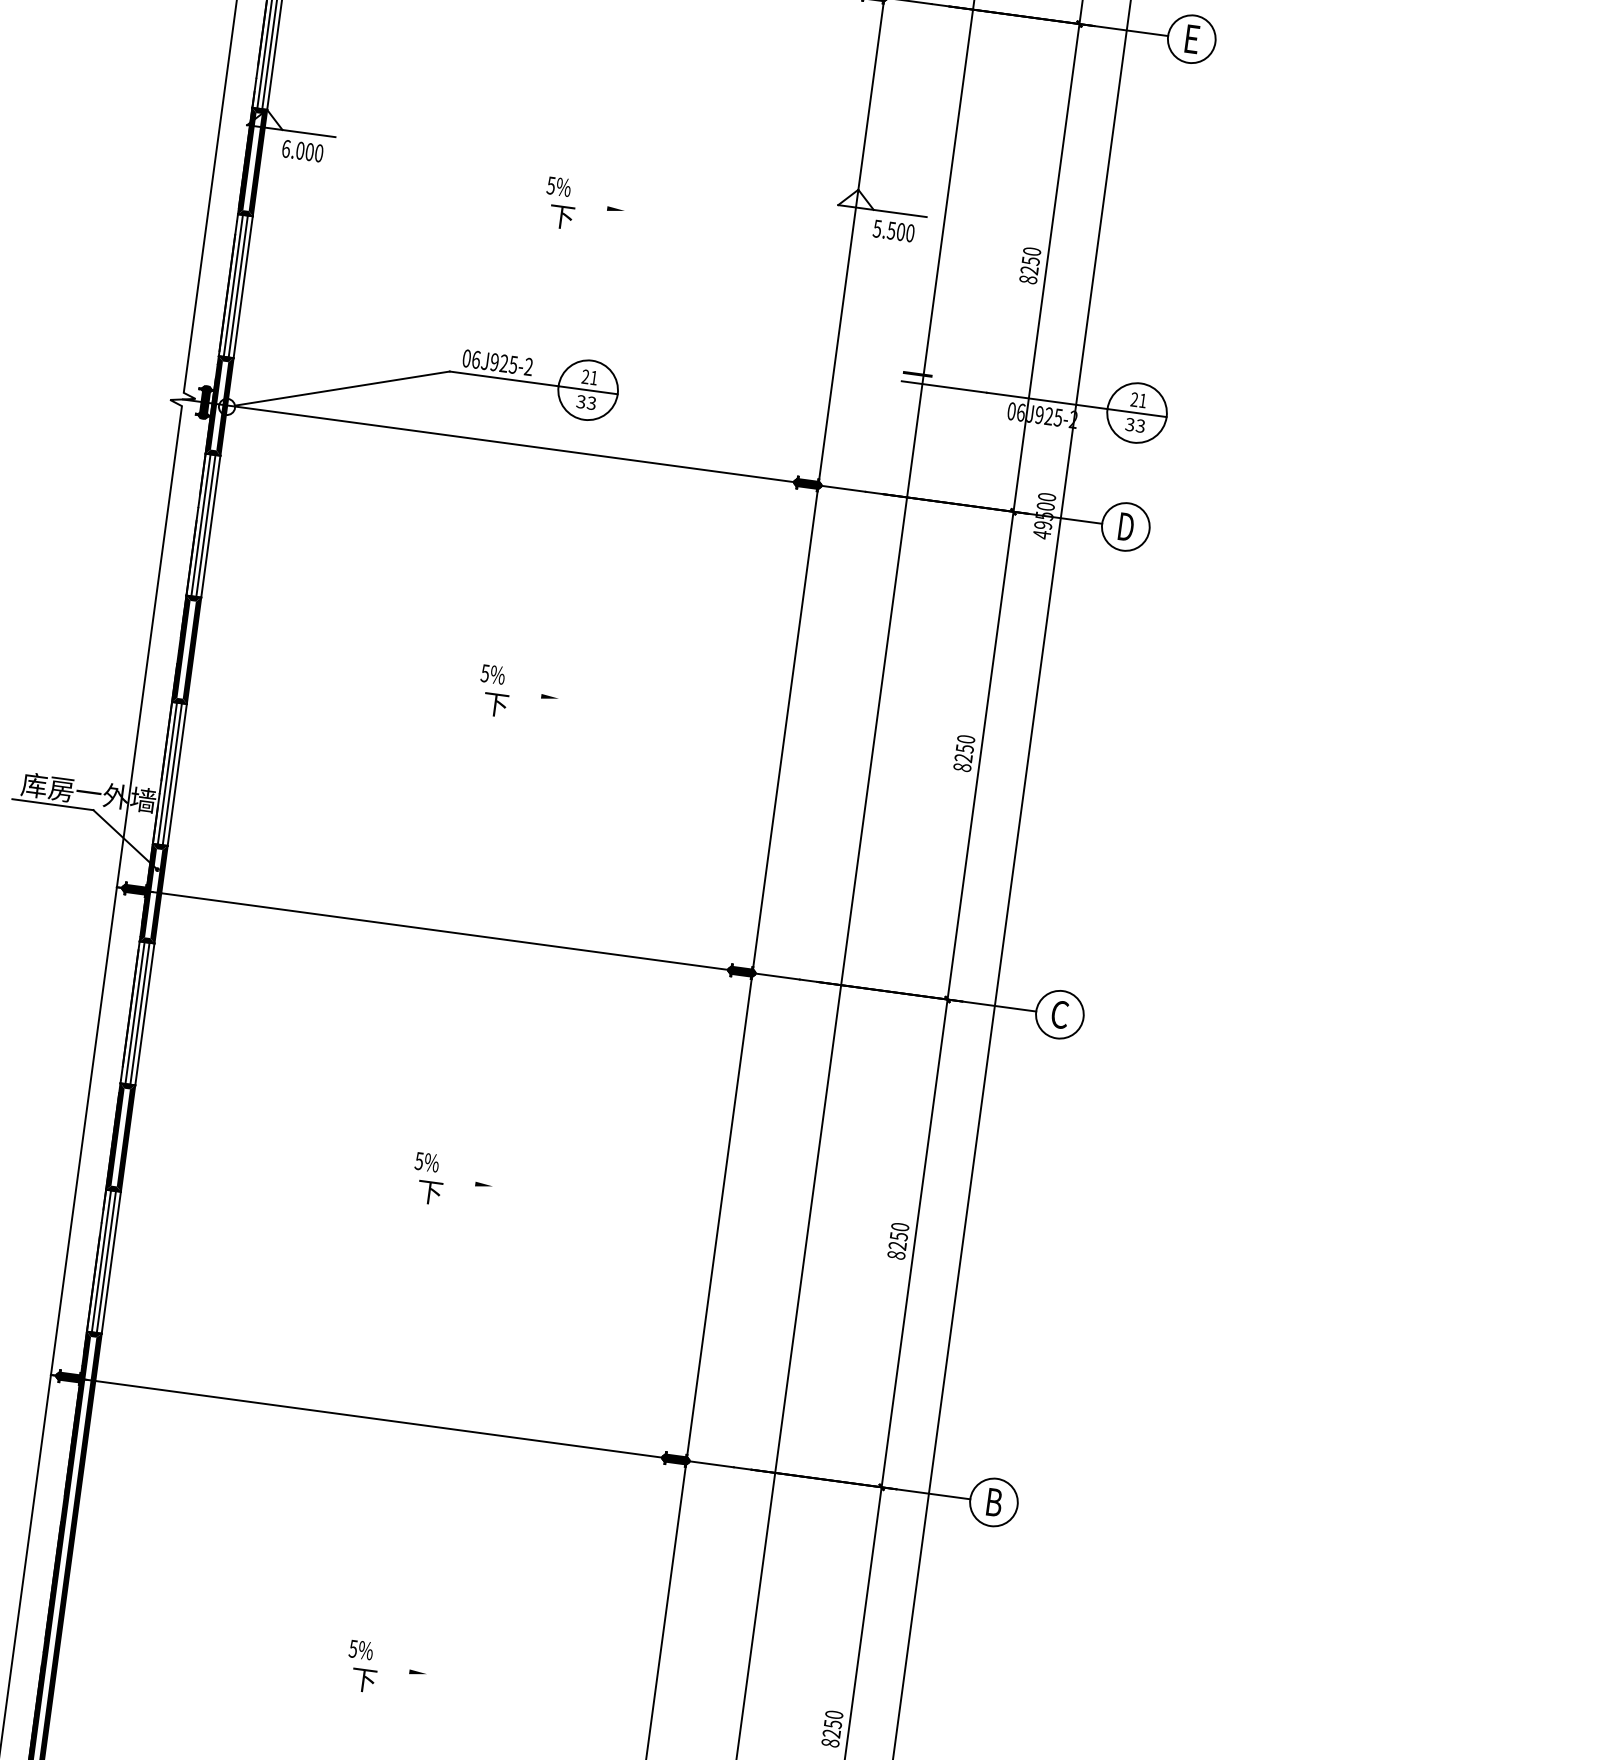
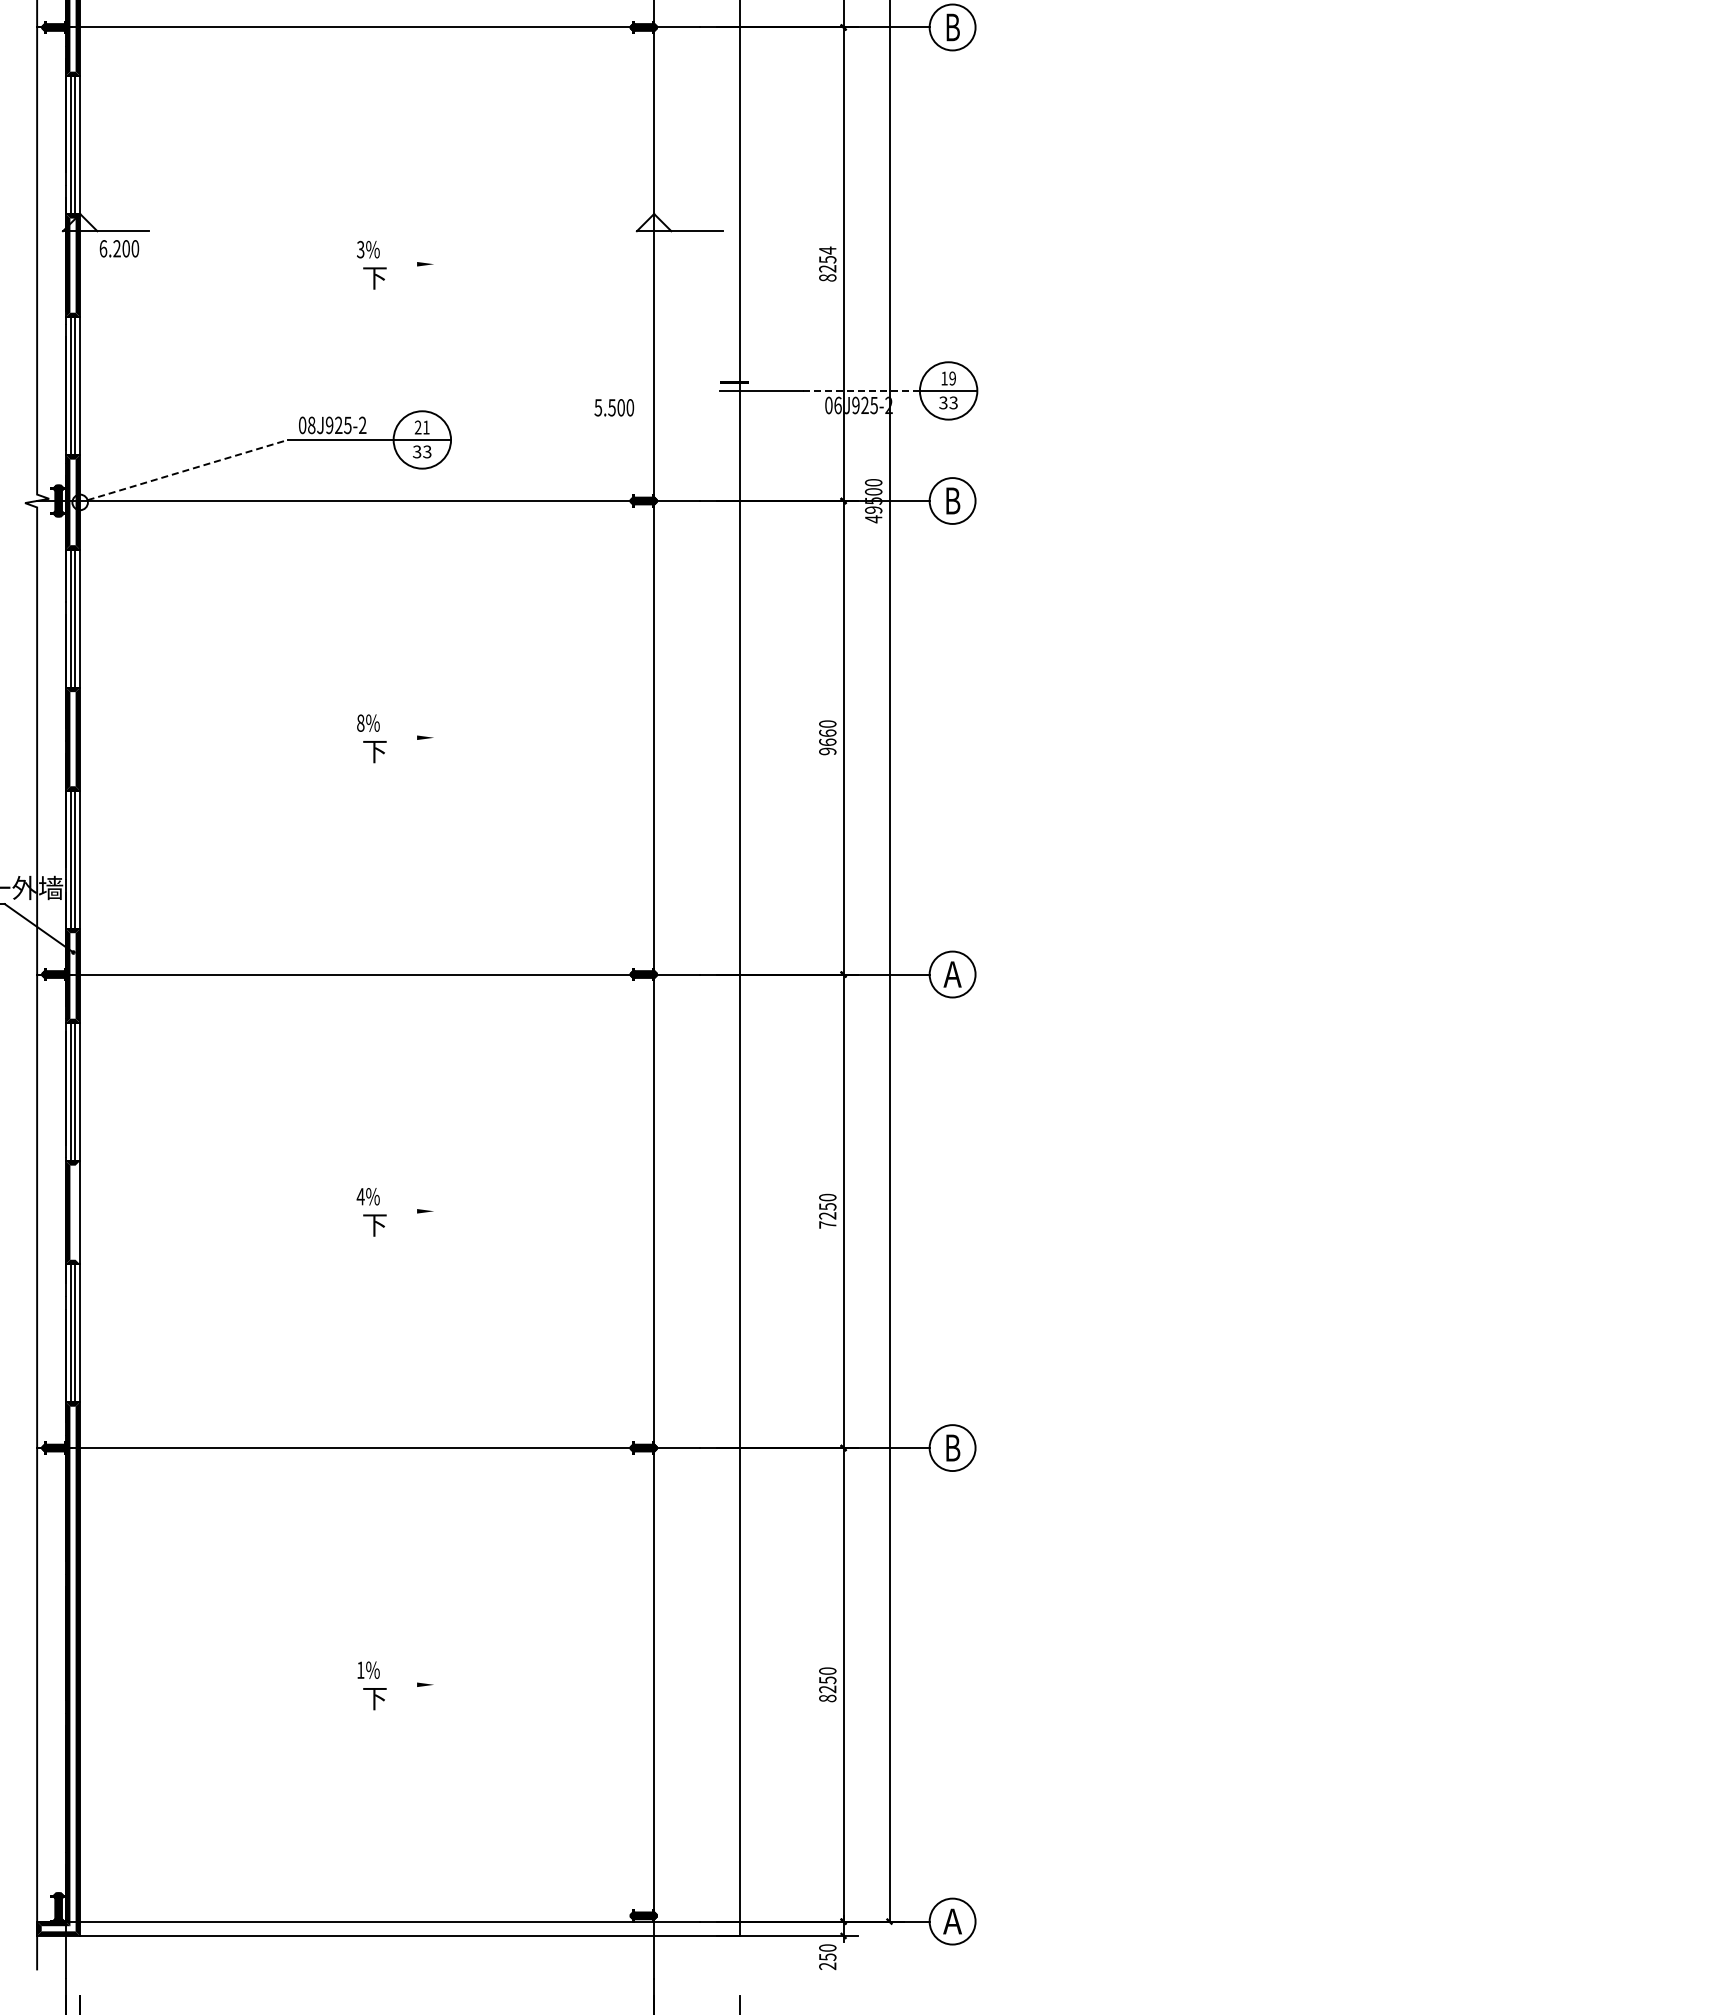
text: (1191, 39) -> (952, 27), E -> B
text: (299, 150) -> (116, 248), 6.000 -> 6.200
text: (551, 184) -> (360, 248), 5% -> 3%
text: (894, 230) -> (614, 407), moved
text: (1031, 251) -> (827, 250), 8250 -> 8254
text: (476, 358) -> (311, 424), 06J925-2 -> 08J925-2
line: (342, 389) -> (187, 470), solid -> dashed
line: (1047, 400) -> (861, 390), solid -> dashed
text: (1138, 400) -> (948, 378), 21 -> 19
text: (1126, 526) -> (953, 500), D -> B
text: (485, 672) -> (360, 722), 5% -> 8%
text: (963, 758) -> (827, 742), 8250 -> 9660
text: (1059, 1014) -> (952, 974), C -> A
fill: (125, 1137) -> (77, 1212), removed
text: (419, 1160) -> (360, 1196), 5% -> 4%
text: (896, 1254) -> (827, 1224), 8250 -> 7250
text: (353, 1648) -> (360, 1669), 5% -> 1%

